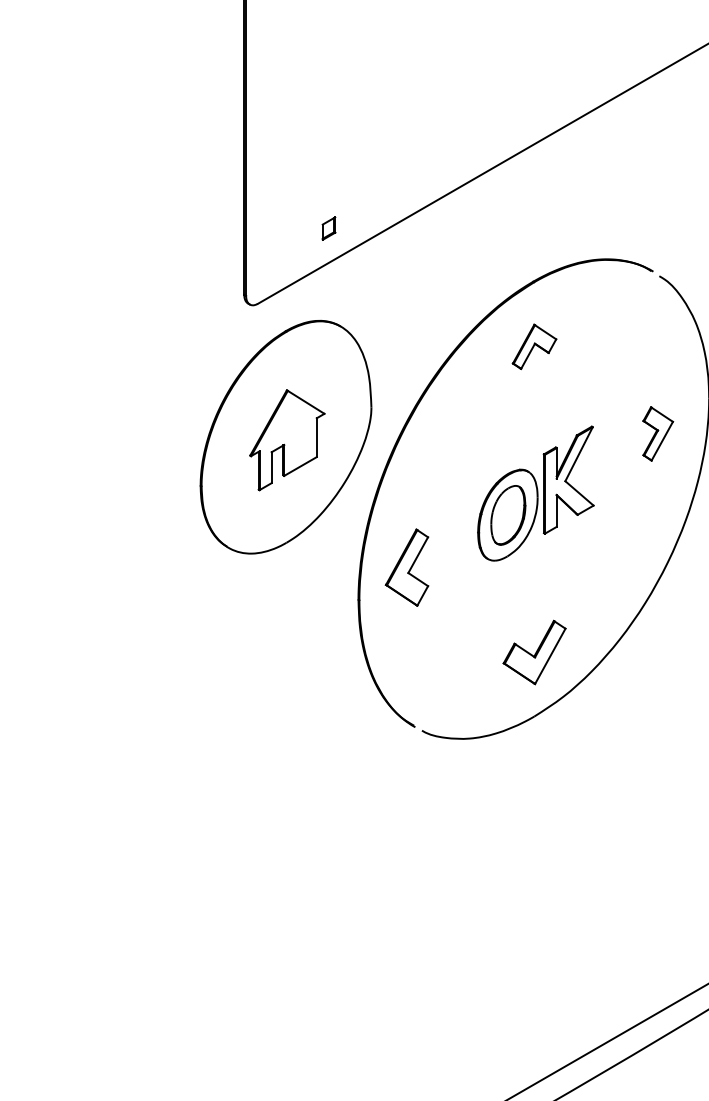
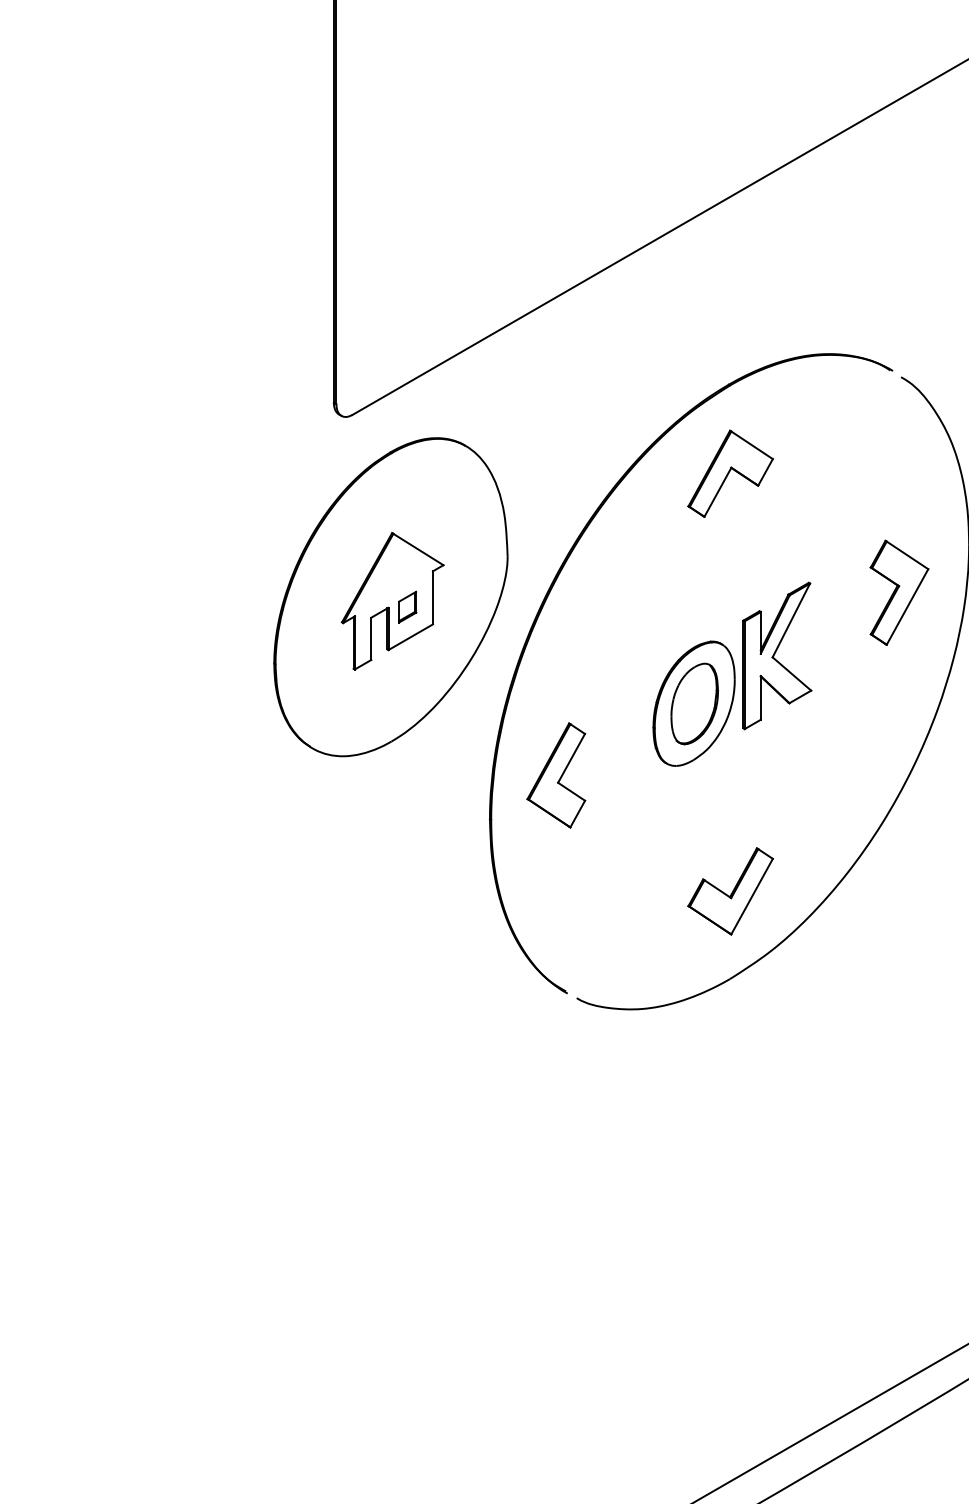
part: (328, 228) -> (407, 606), moved
part: (534, 346) -> (730, 473), size x1.43
part: (658, 433) -> (899, 592), size x1.43

